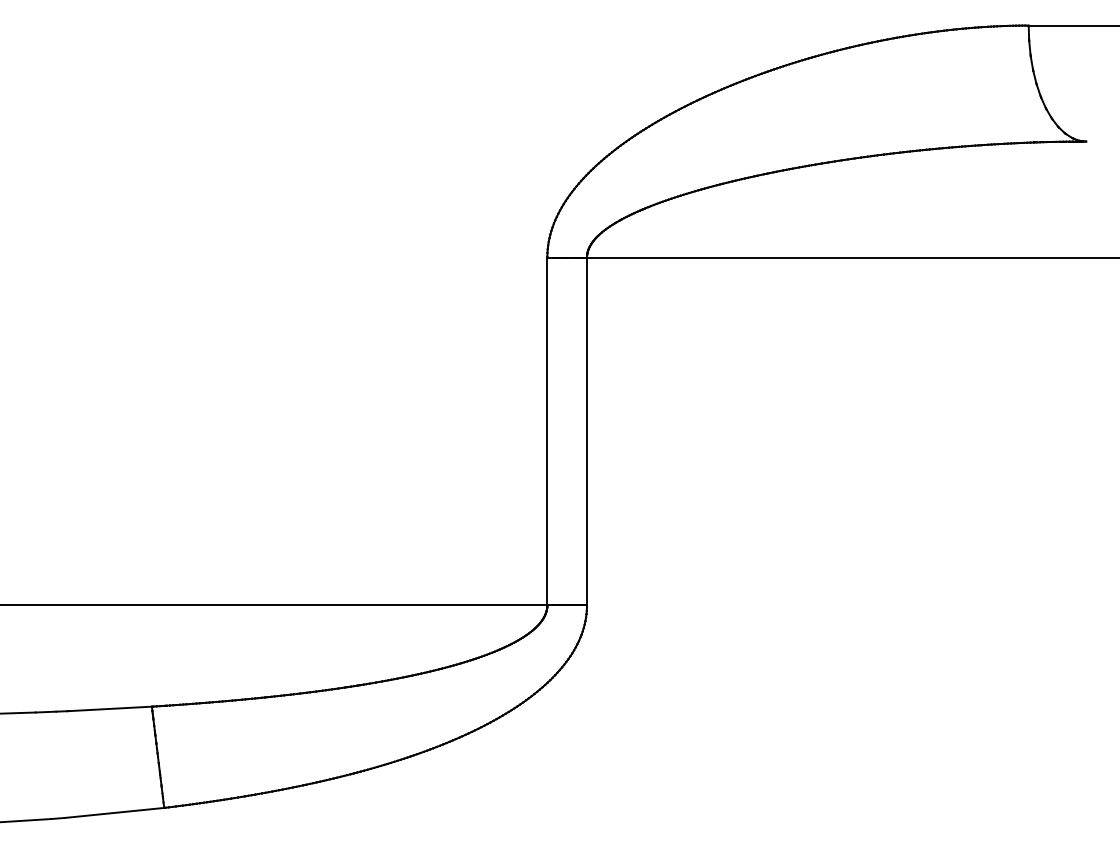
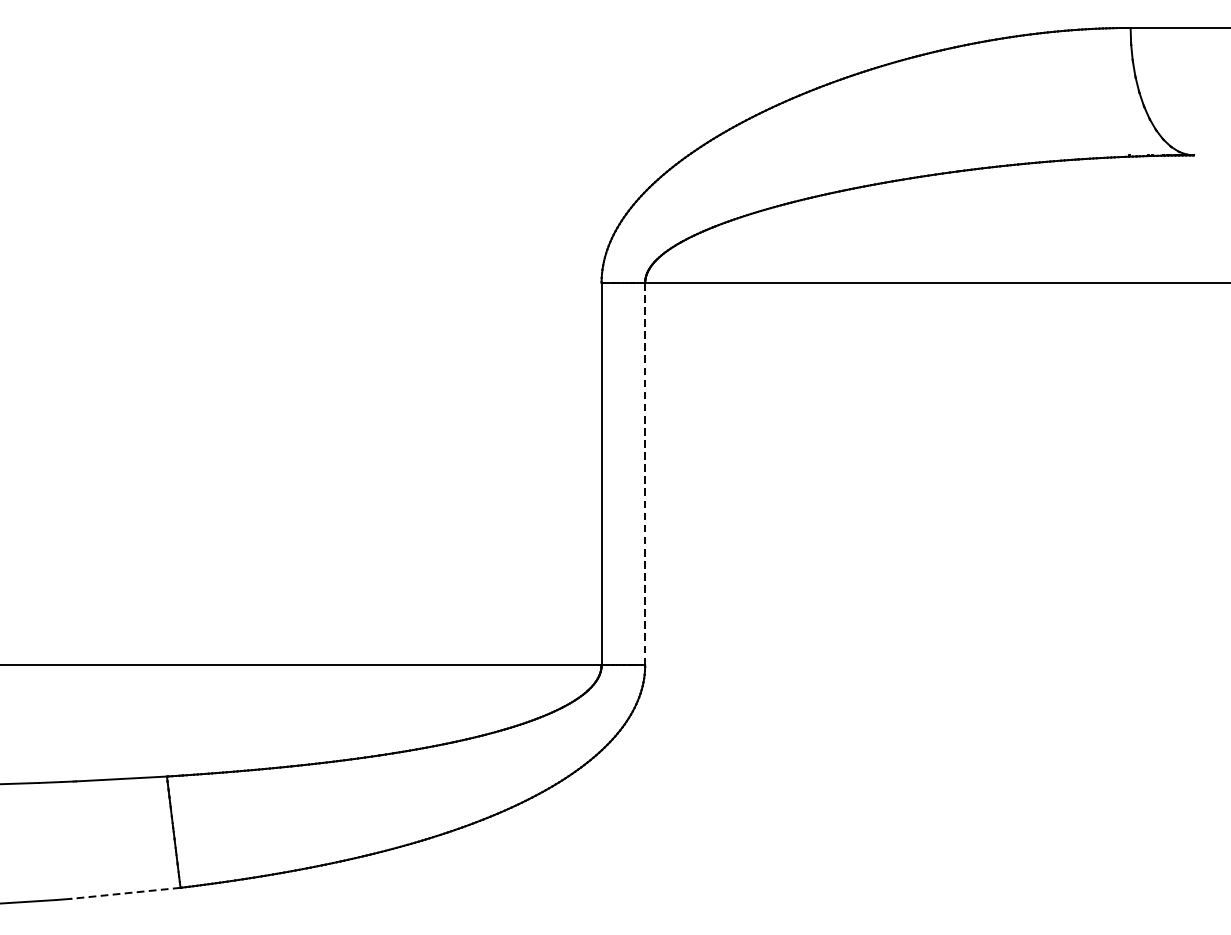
line: (587, 431) -> (645, 474), solid -> dashed
line: (114, 812) -> (125, 892), solid -> dashed

